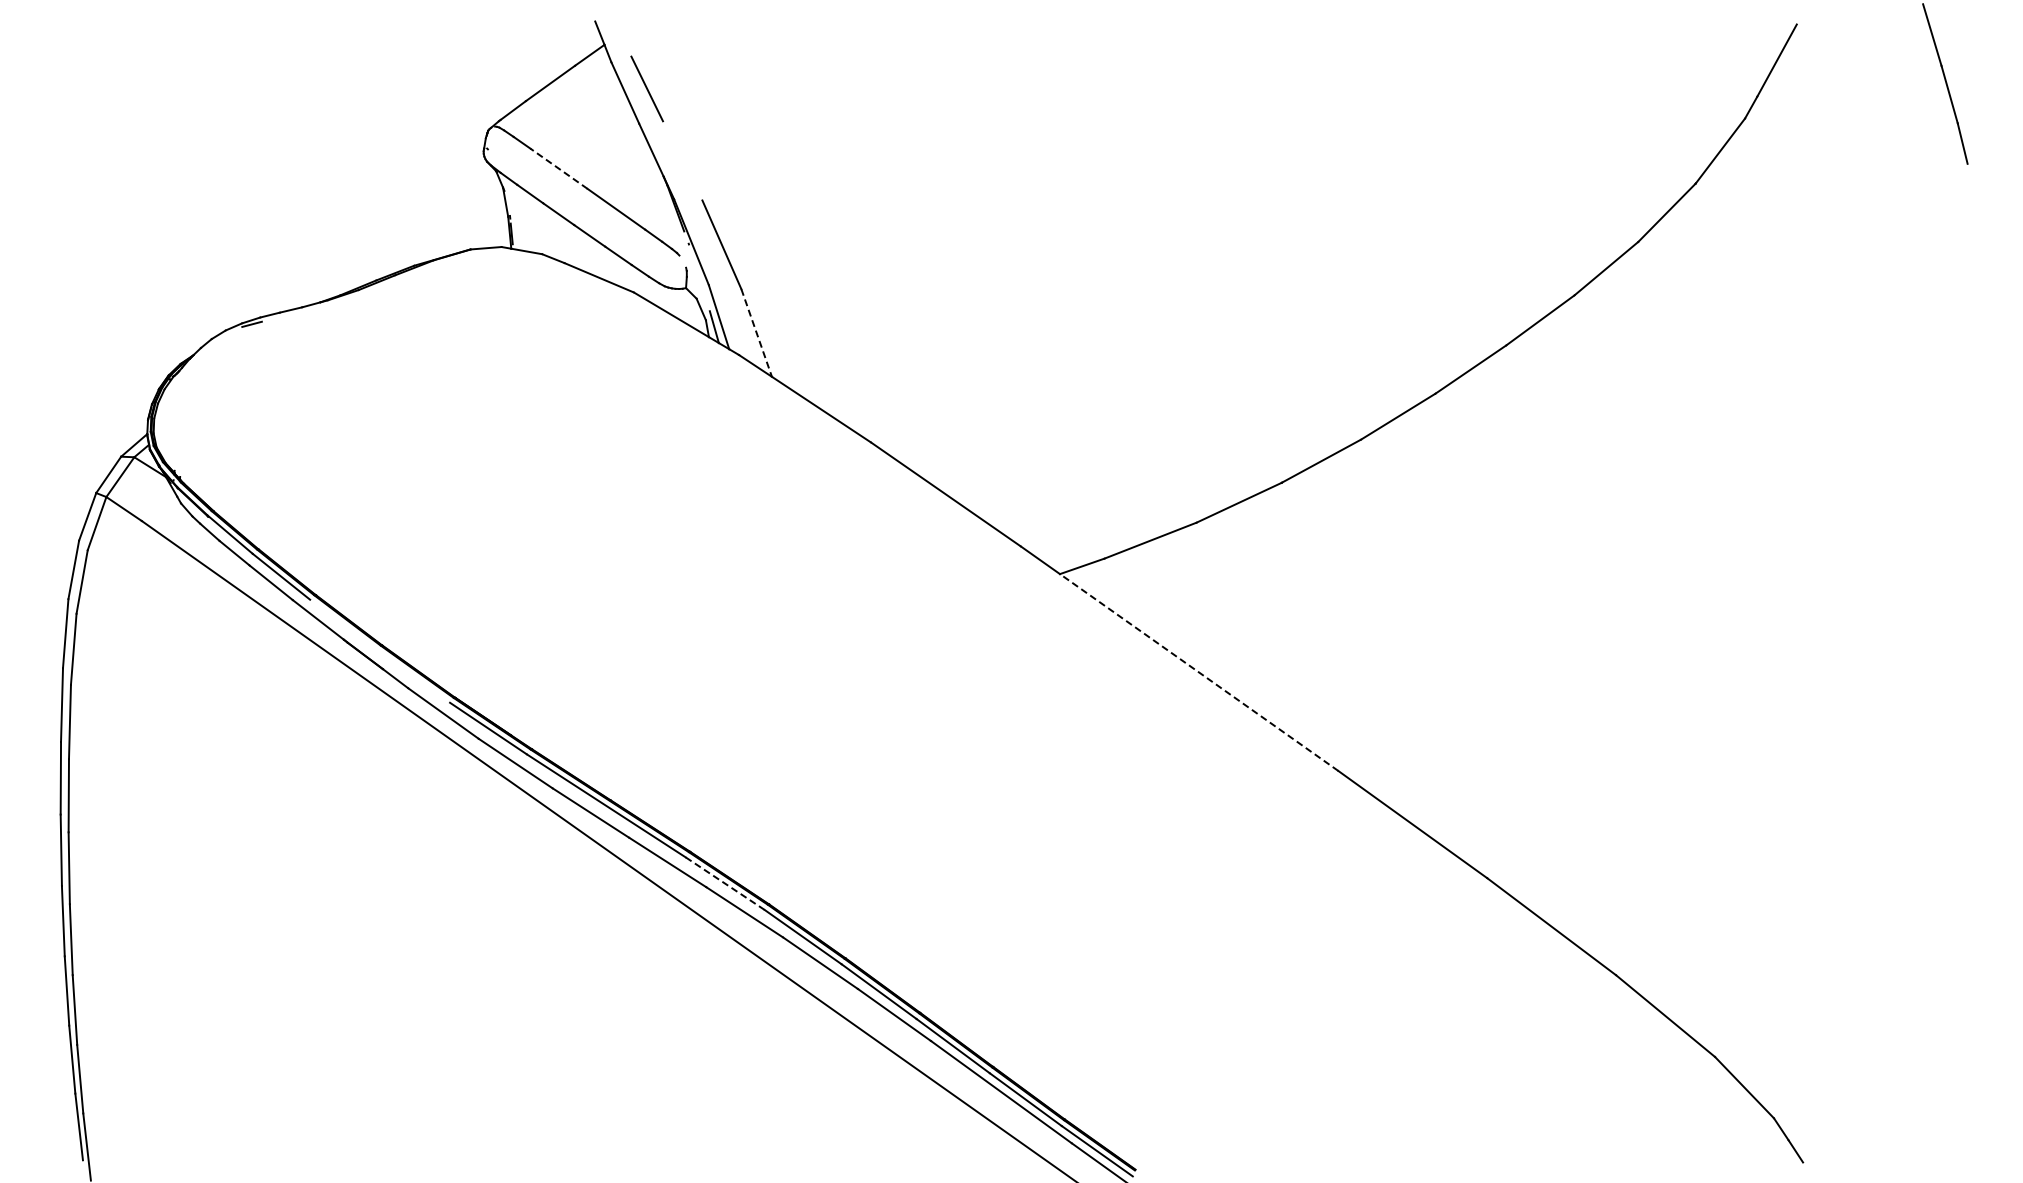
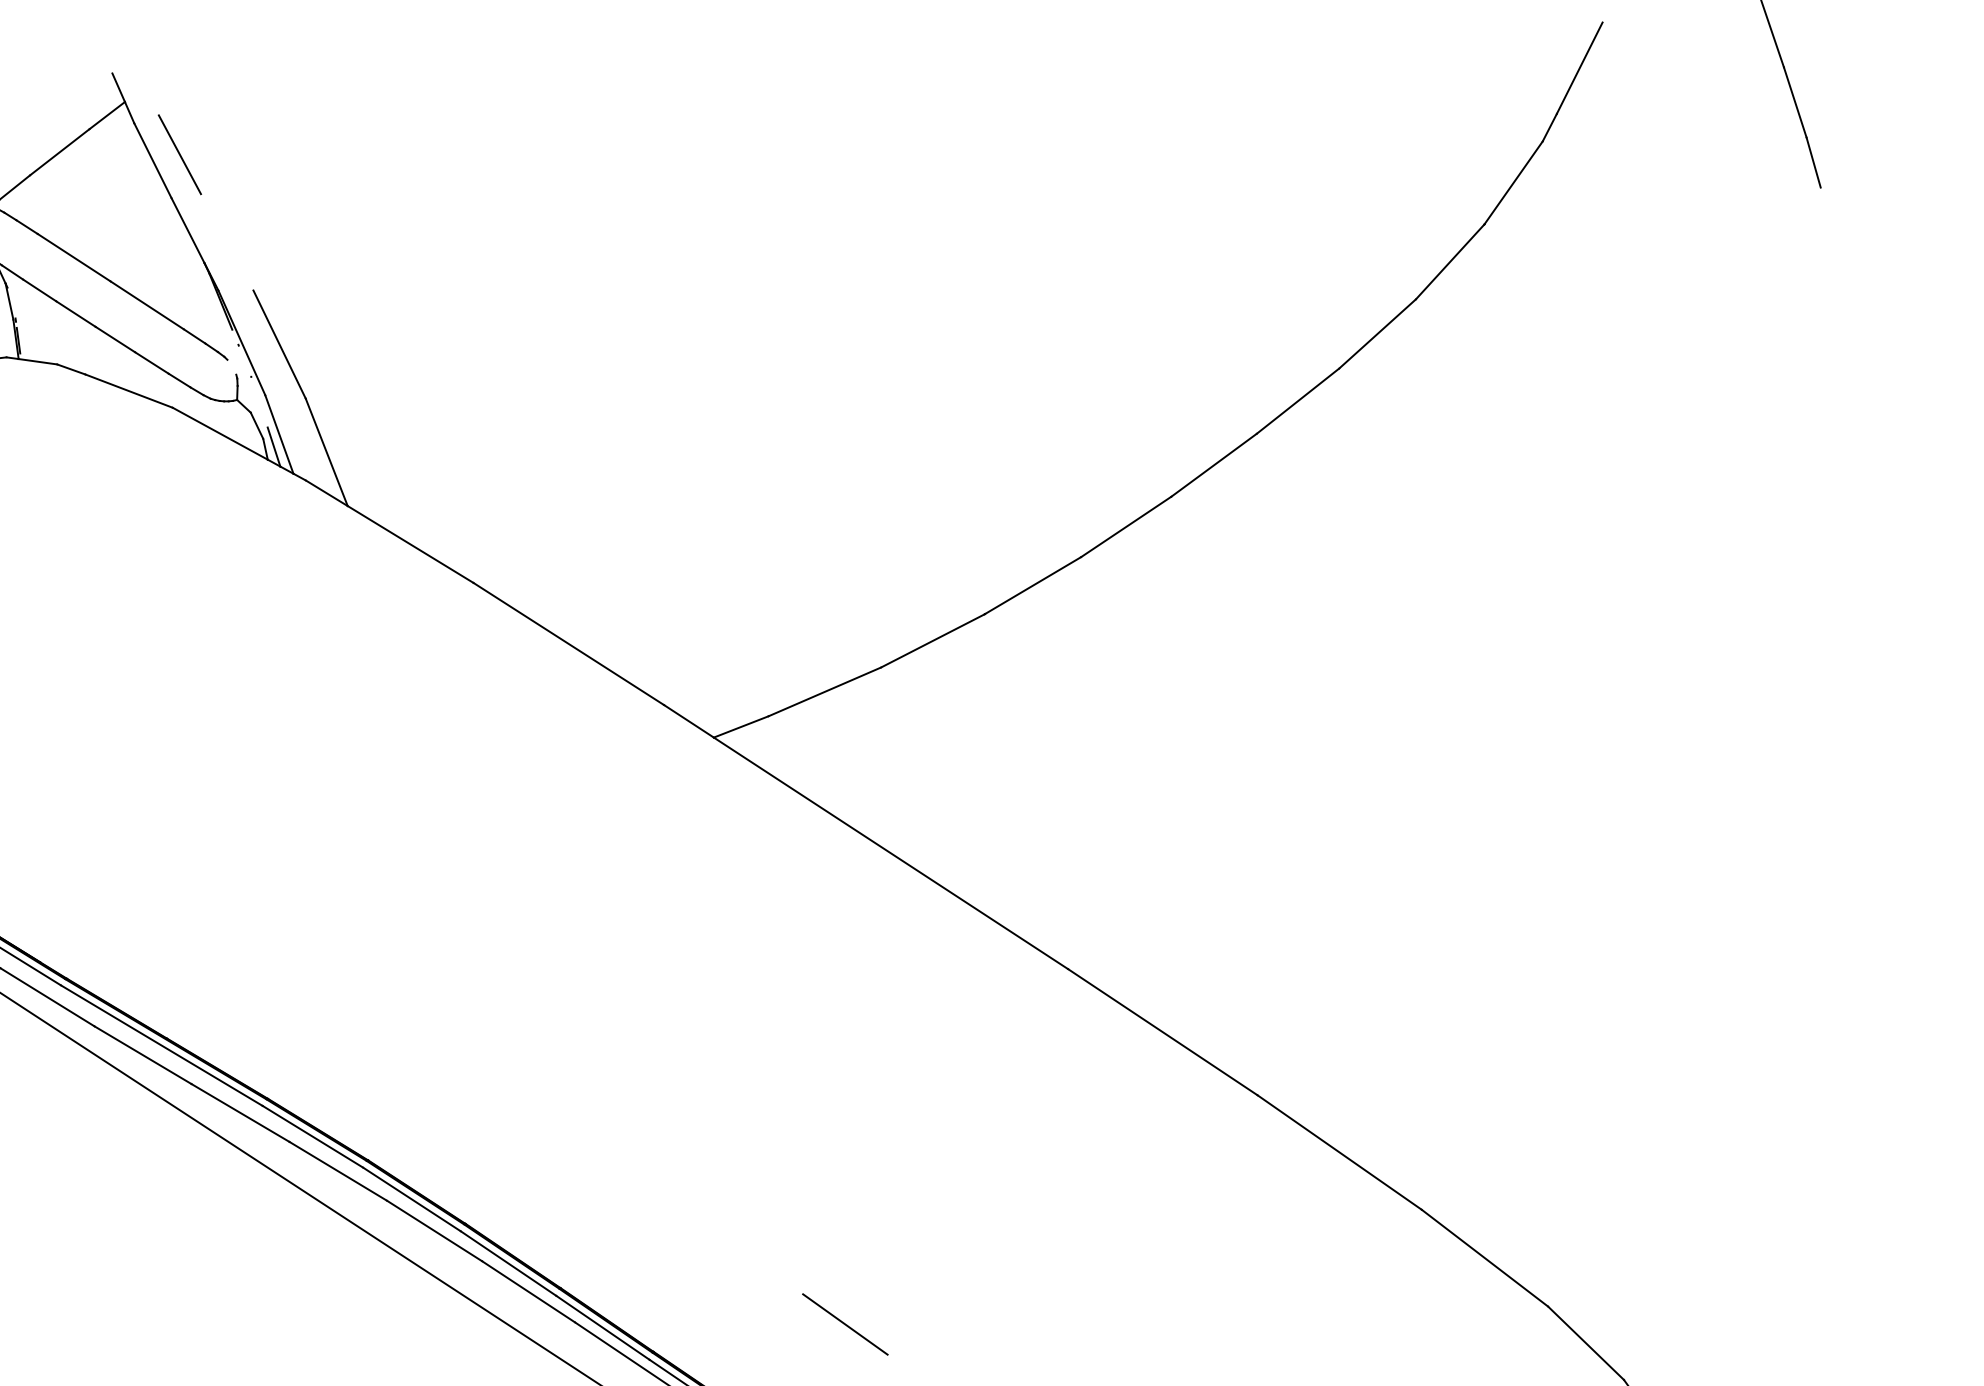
line: (558, 168) -> (73, 257), dashed -> solid
line: (756, 333) -> (326, 453), dashed -> solid
line: (1199, 672) -> (891, 853), dashed -> solid
line: (724, 883) -> (311, 1136), dashed -> solid
line: (1148, 1050) -> (845, 1324), added

